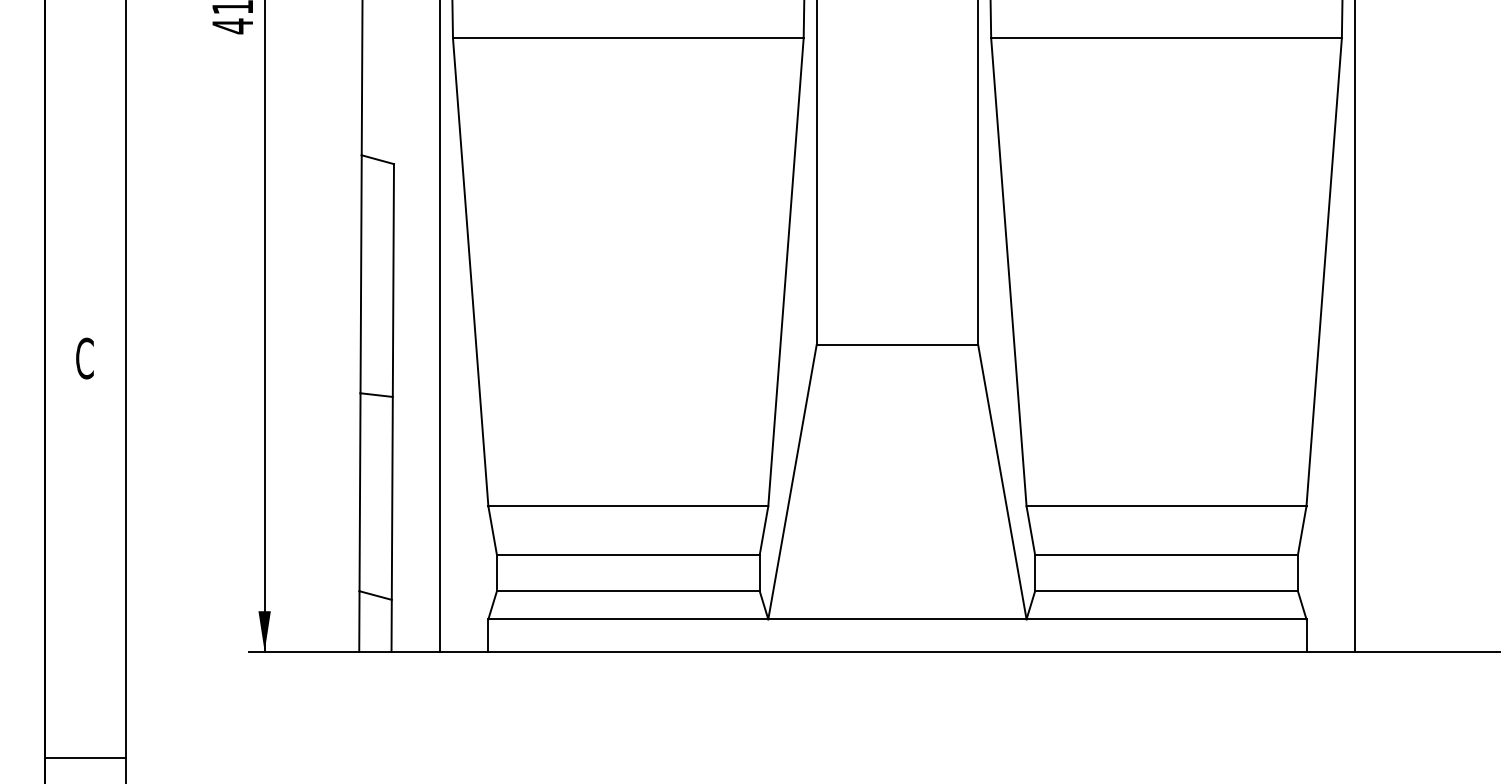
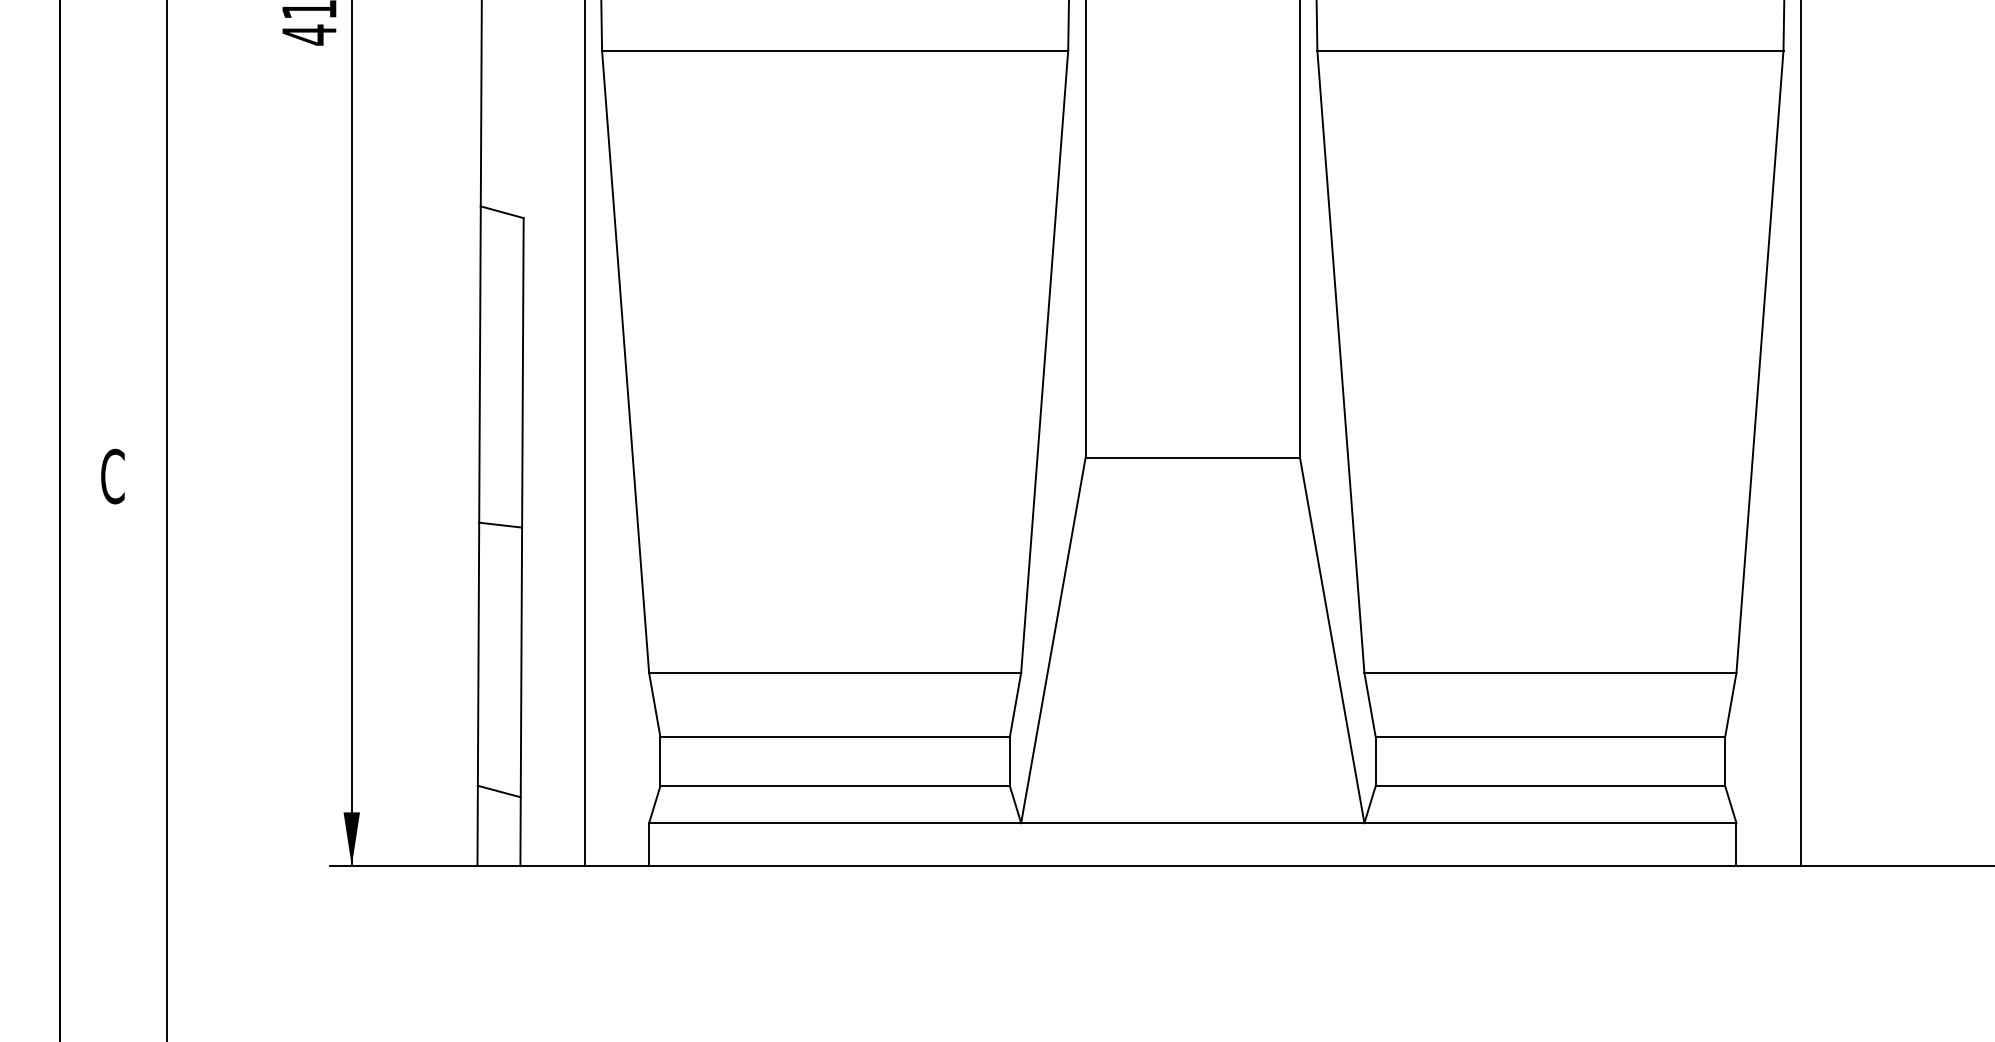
line: (85, 757) -> (113, 1006), removed

